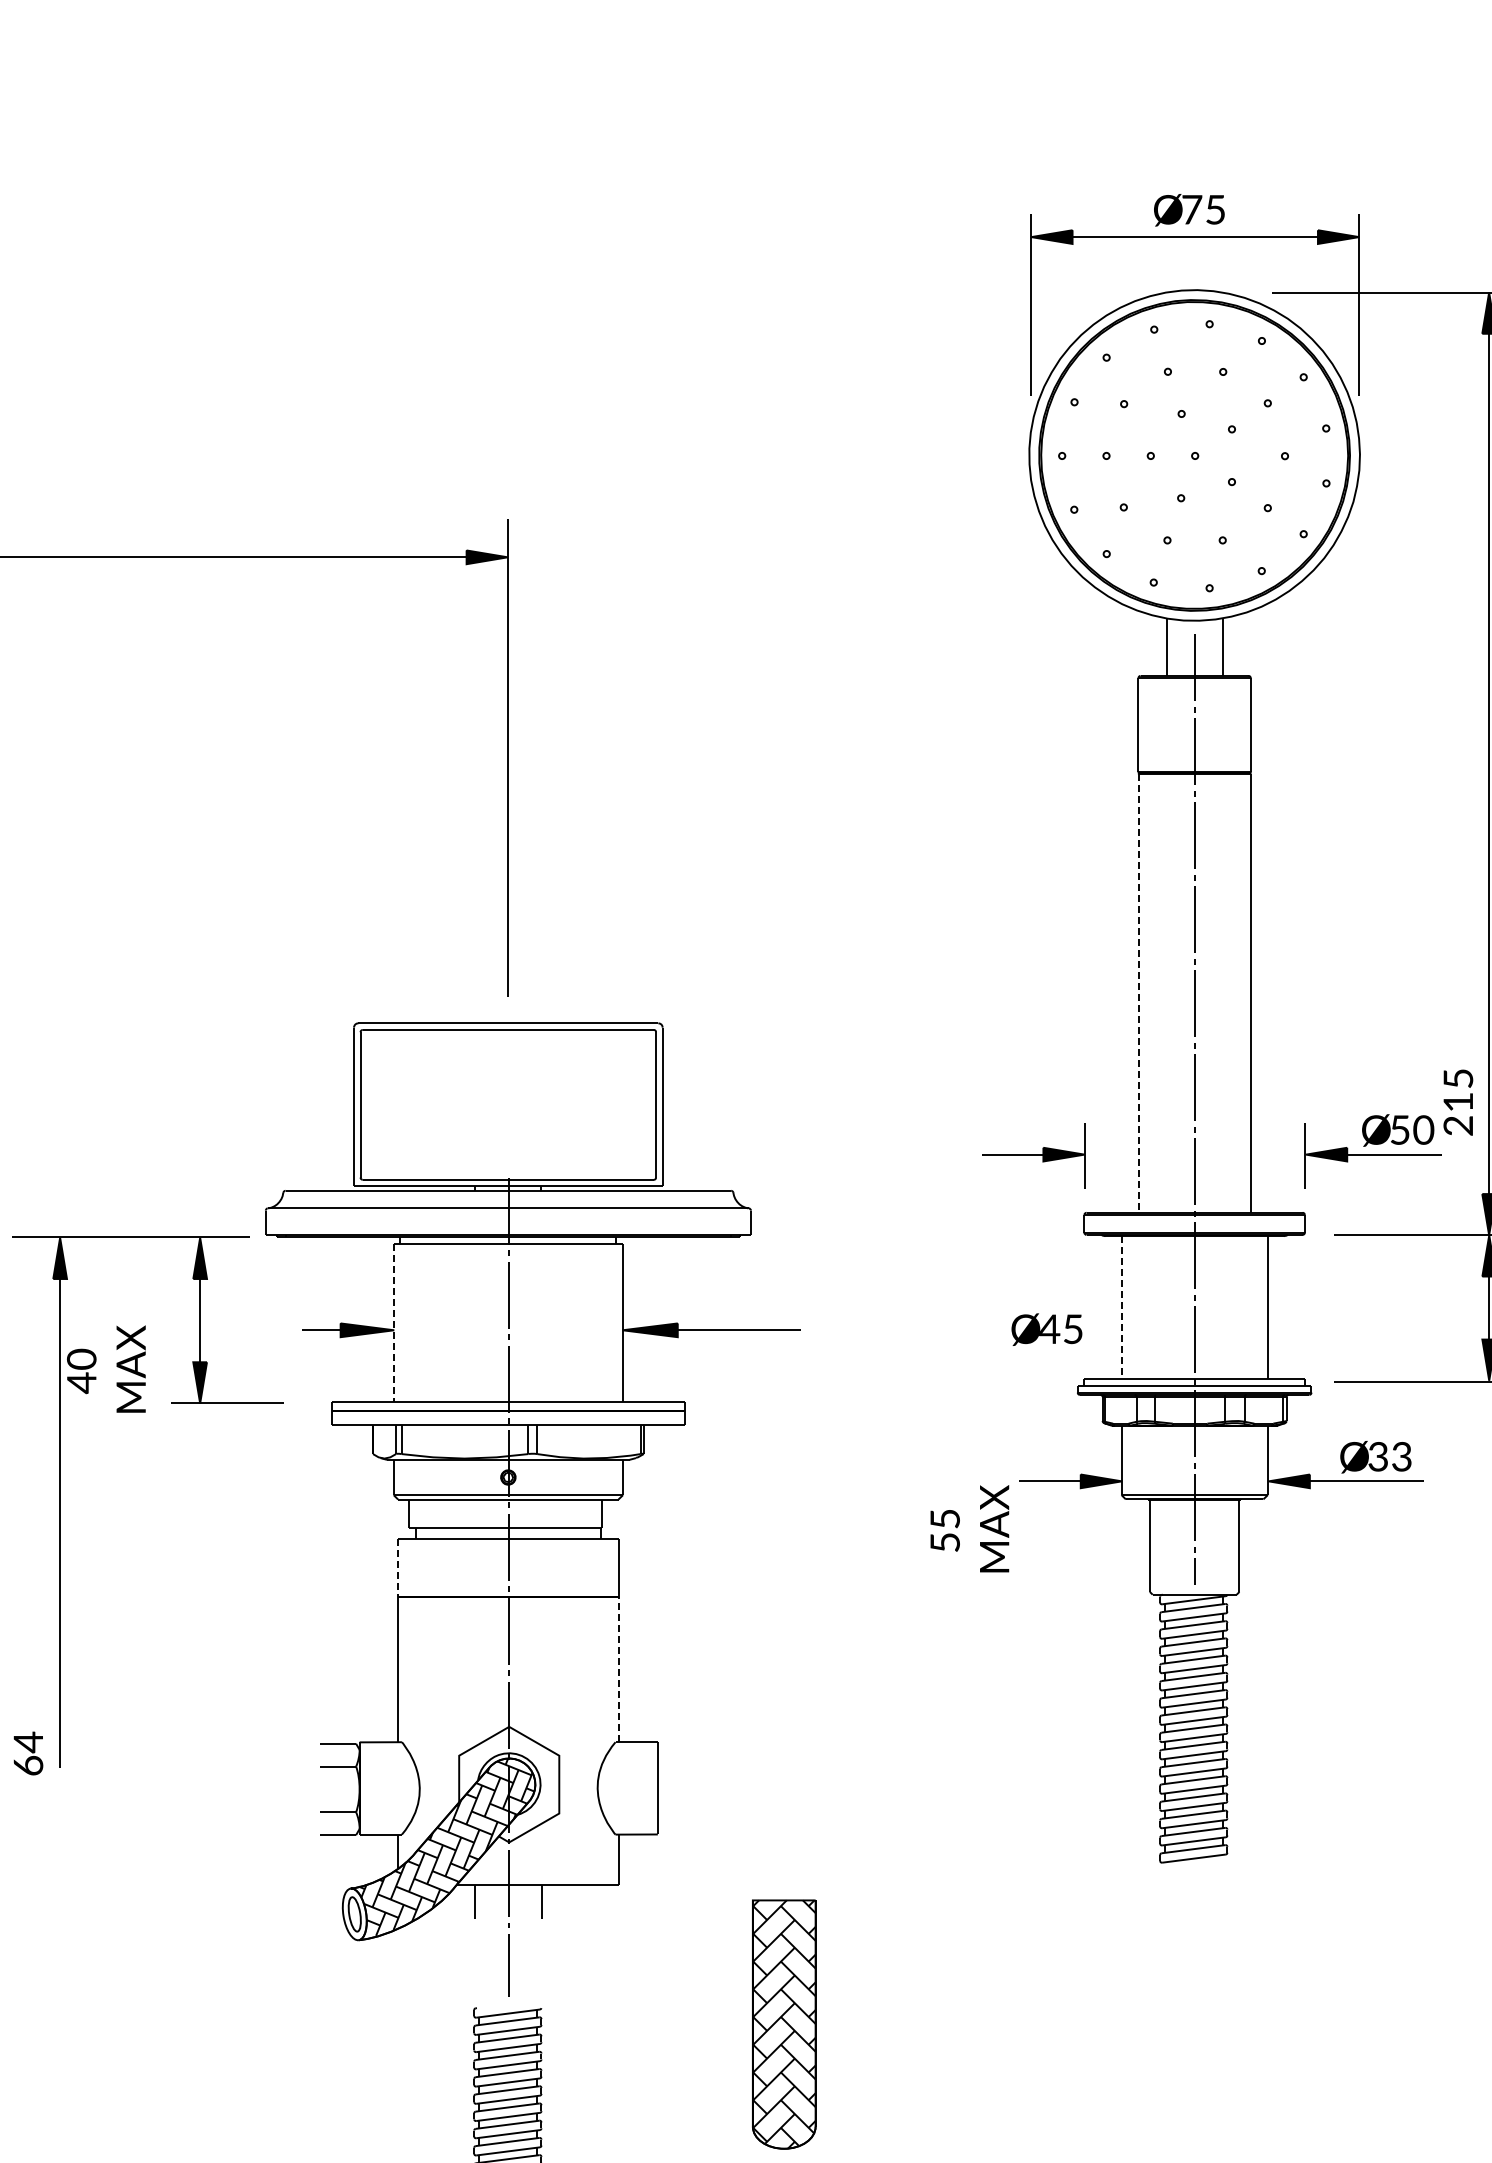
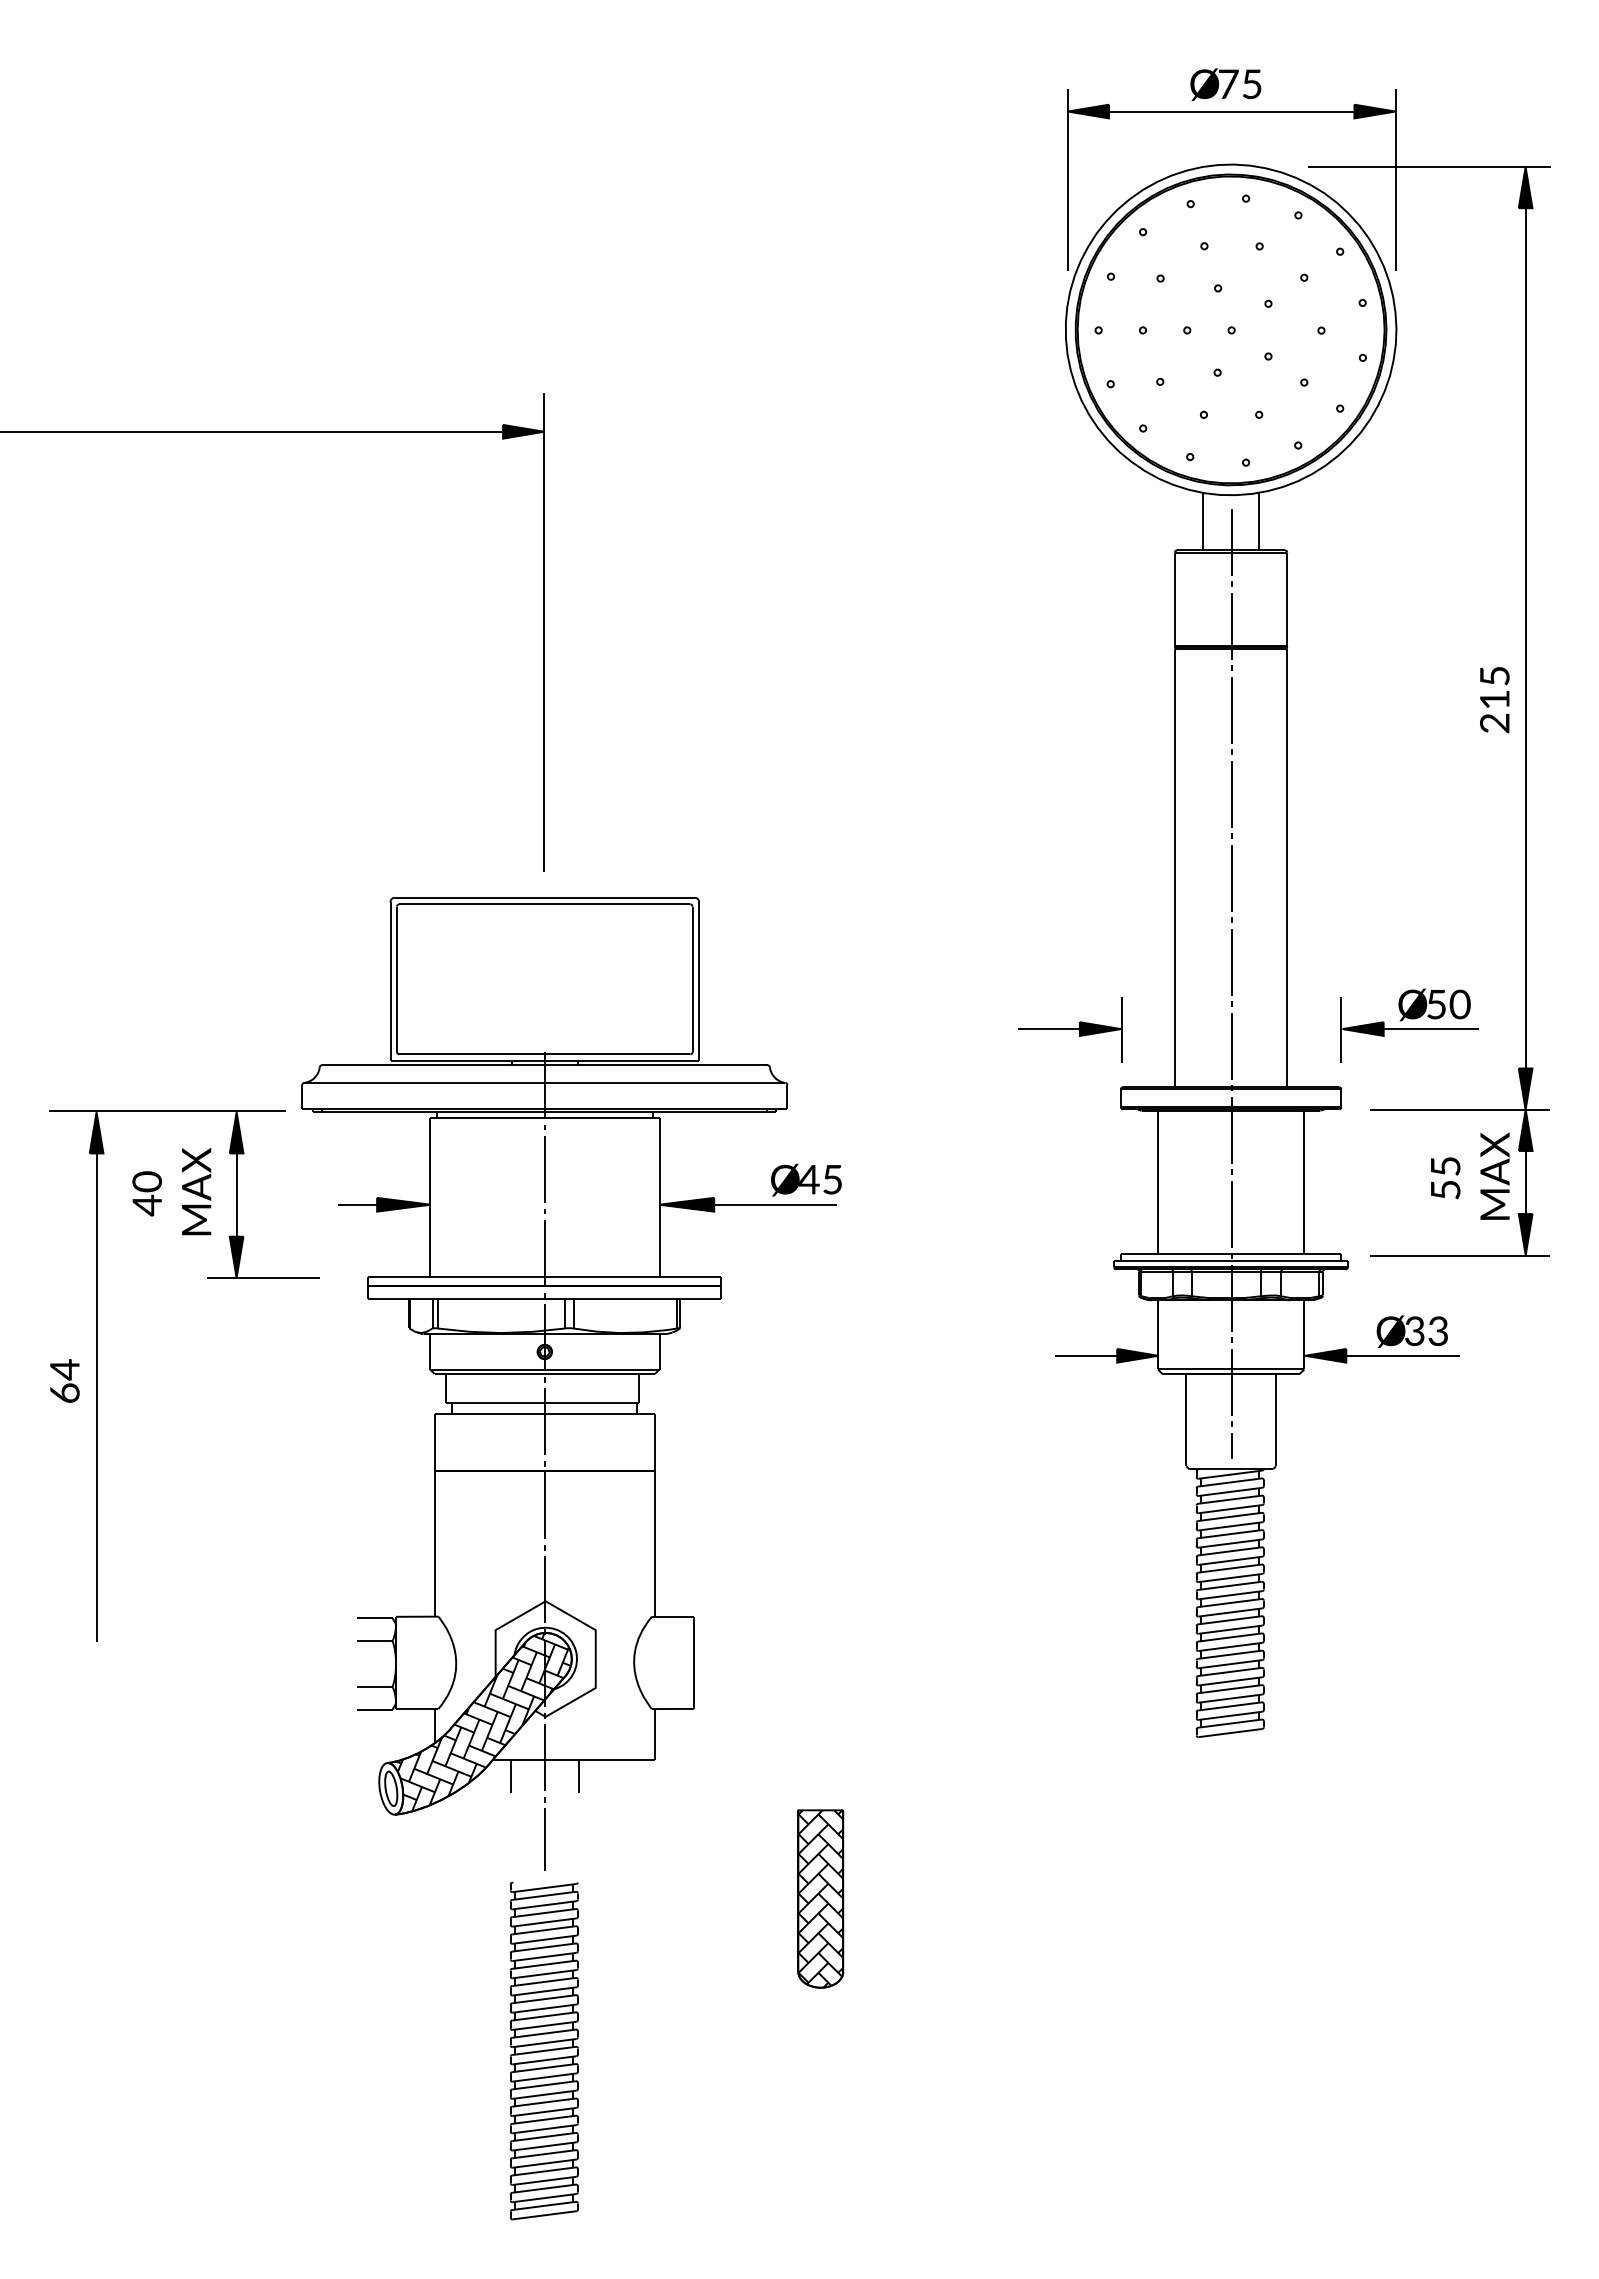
line: (1139, 994) -> (1175, 868), dashed -> solid
text: (1458, 1103) -> (1494, 700), moved
line: (1121, 1308) -> (1157, 1182), dashed -> solid
line: (394, 1324) -> (430, 1198), dashed -> solid
text: (1047, 1329) -> (806, 1179), moved
text: (106, 1369) -> (171, 1191), moved
text: (970, 1528) -> (1470, 1175), moved
line: (398, 1568) -> (434, 1442), dashed -> solid
line: (619, 1669) -> (655, 1543), dashed -> solid
text: (28, 1753) -> (64, 1380), moved
part: (784, 2024) -> (820, 1898), size x0.71

